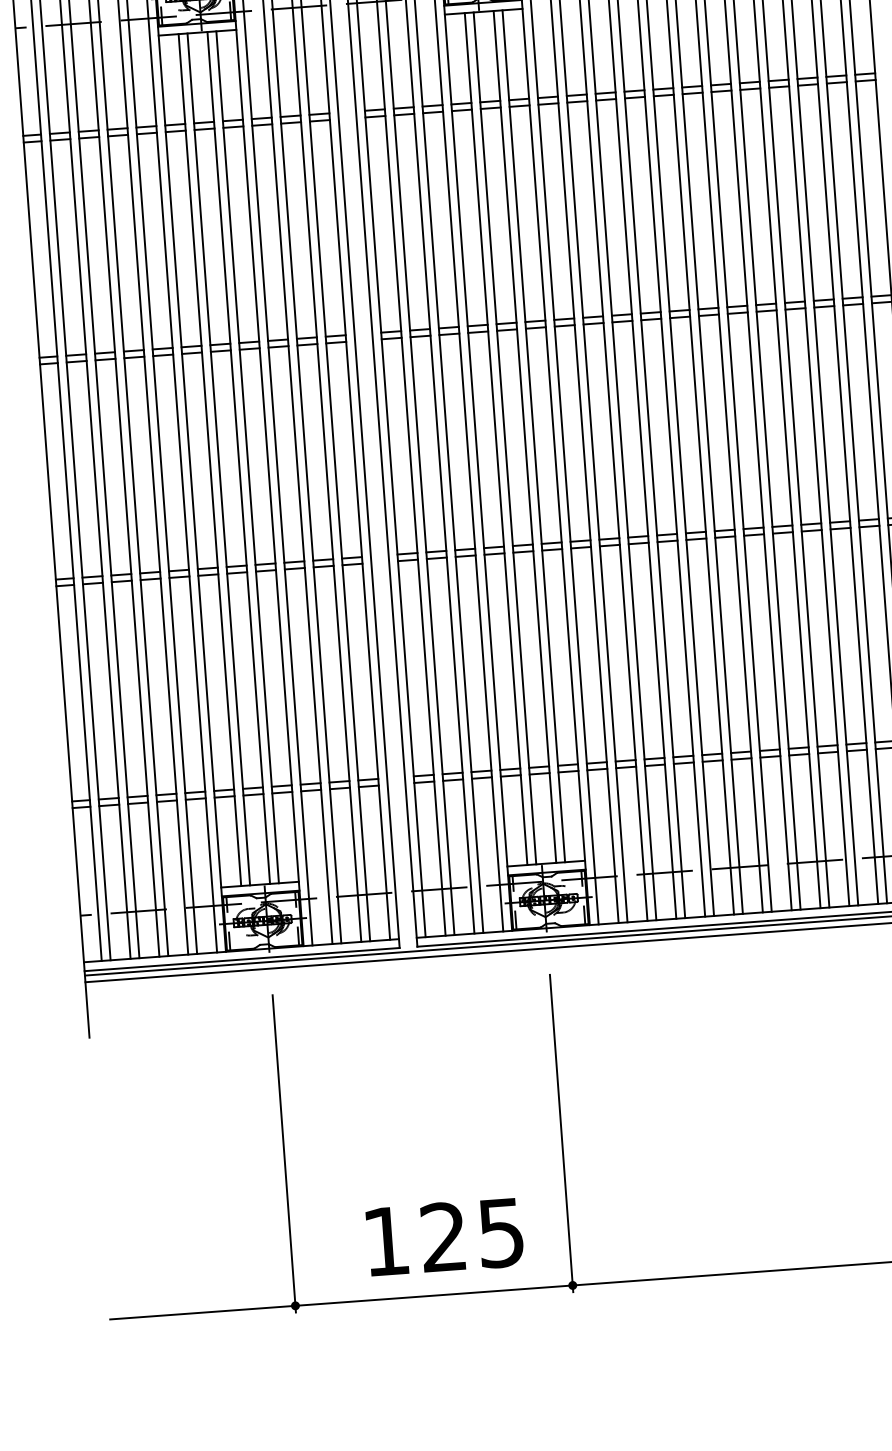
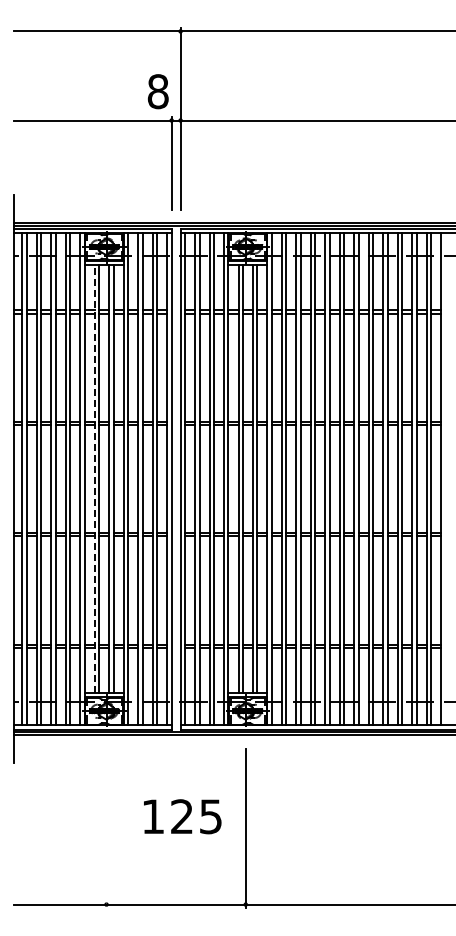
line: (209, 460) -> (94, 479), solid -> dashed
line: (284, 1152) -> (106, 827), removed
text: (444, 1236) -> (182, 816), moved

